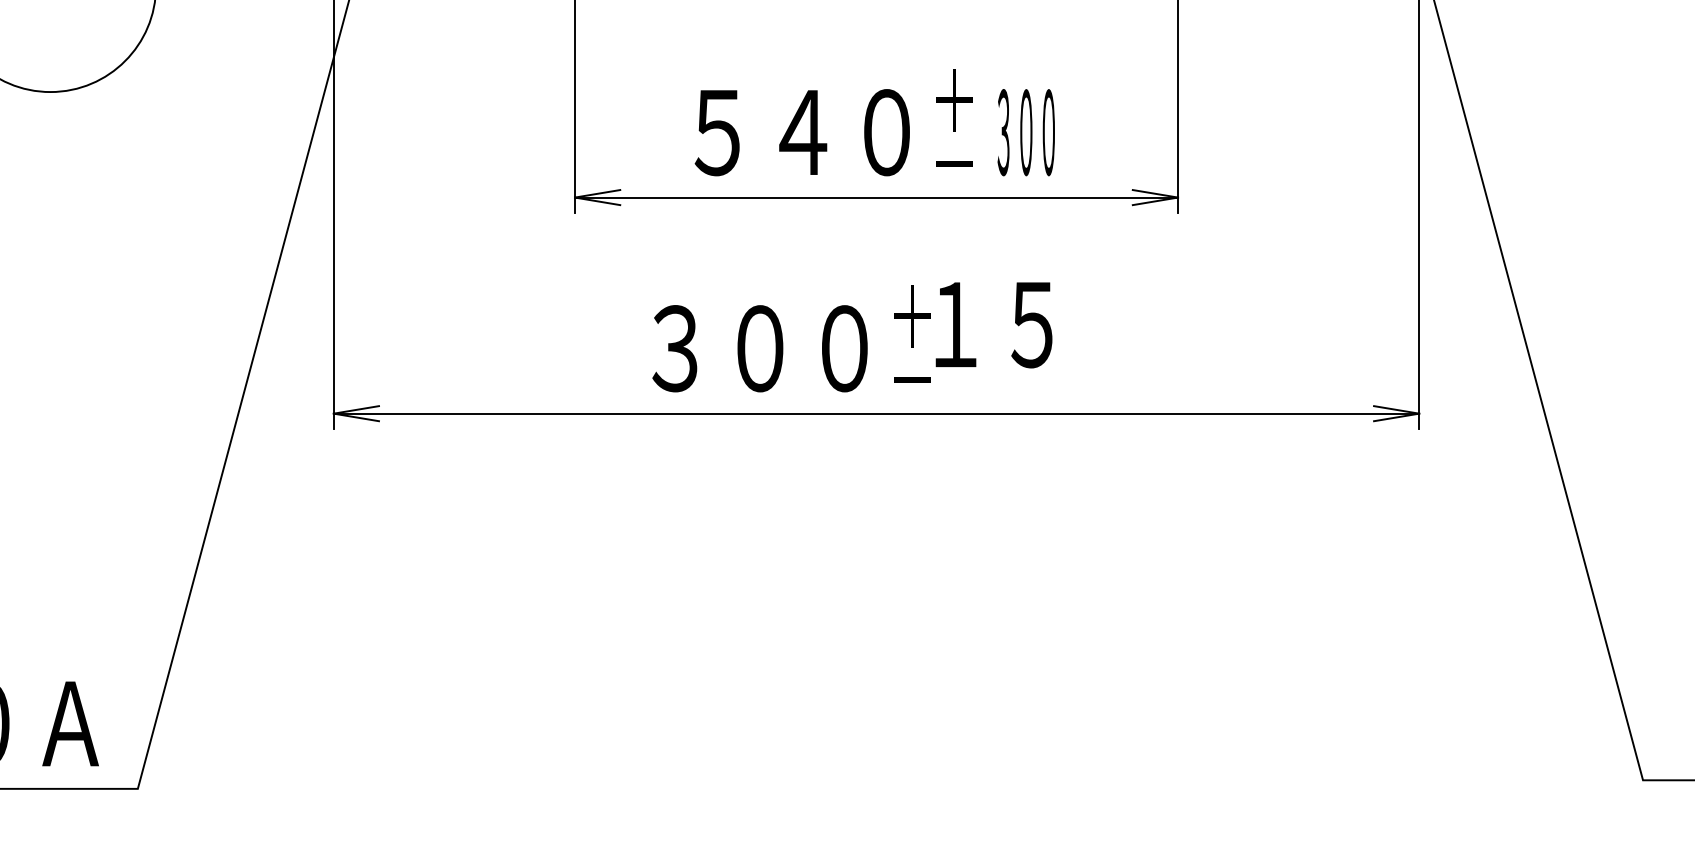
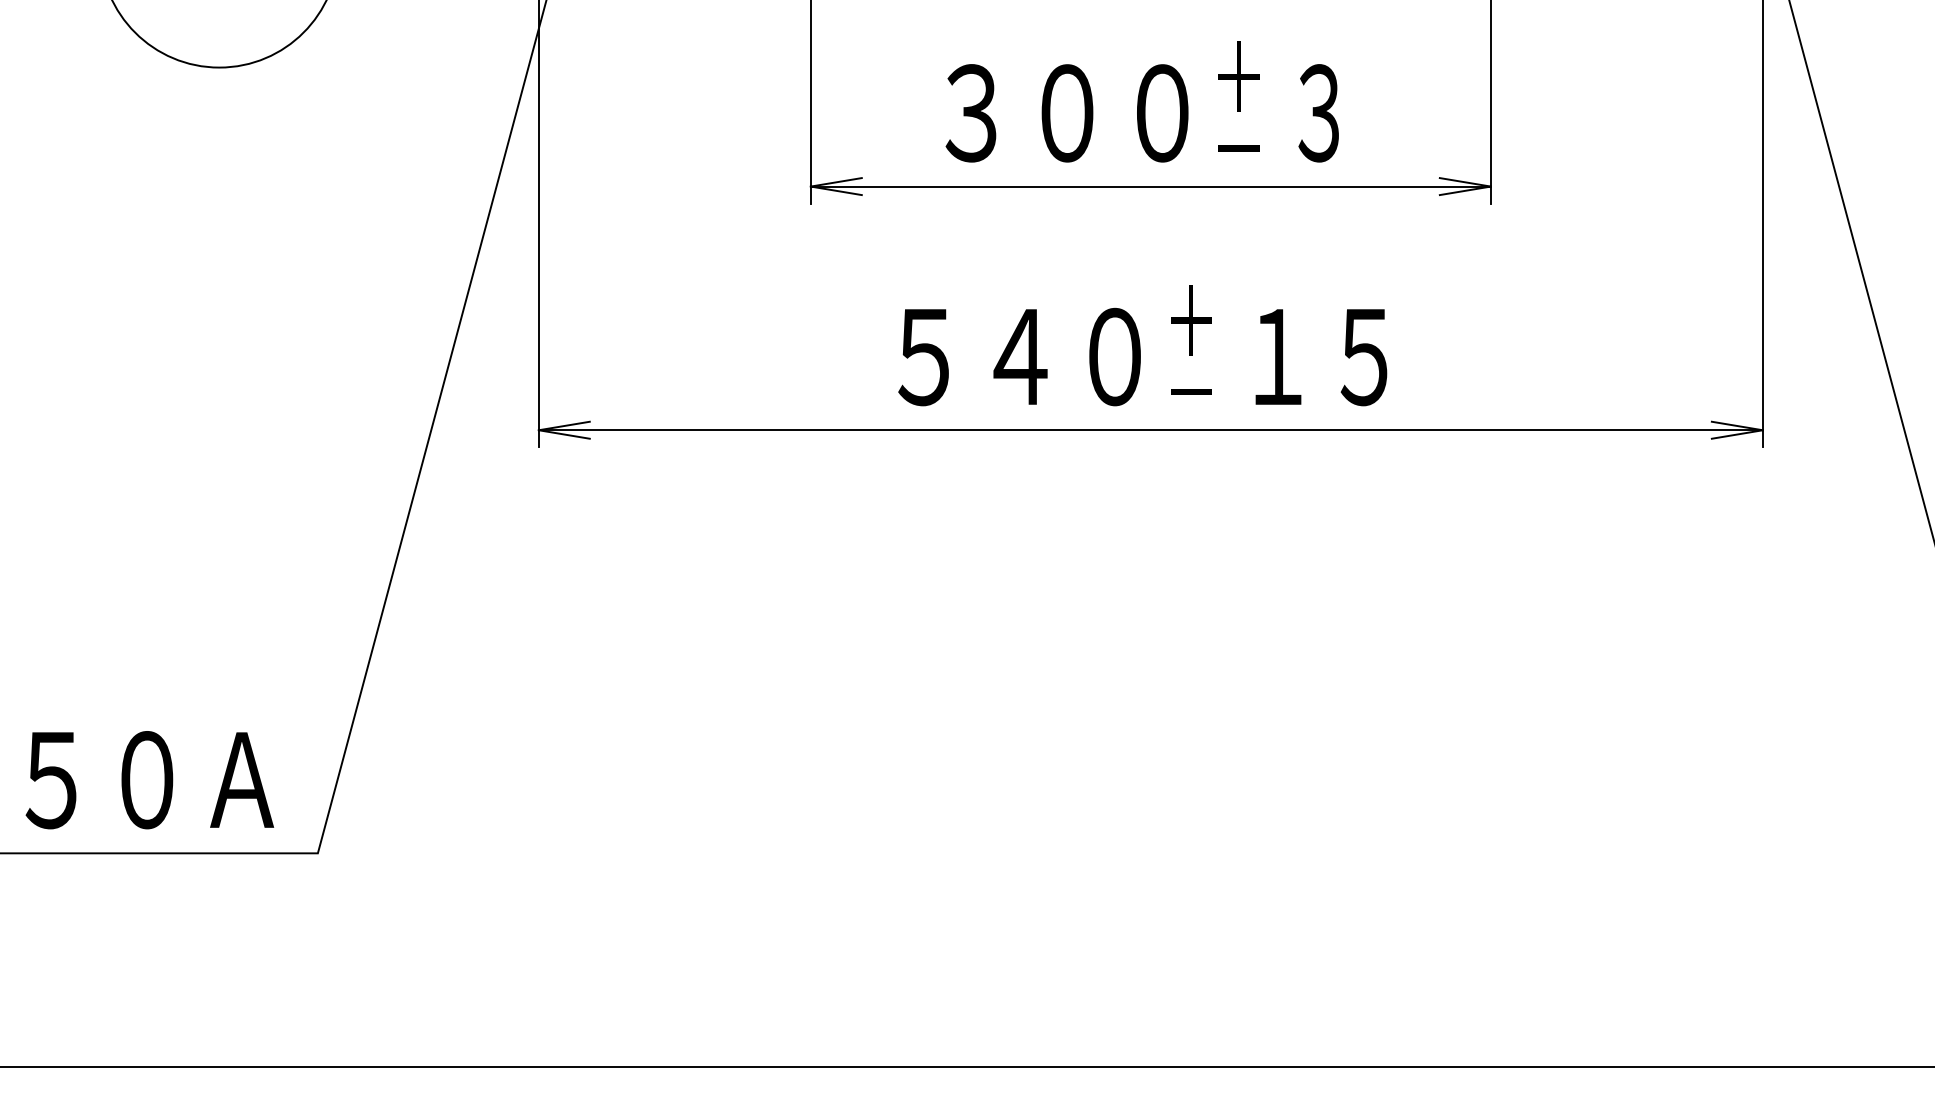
text: (760, 132) -> (1020, 113), ５４０ -> ３００
text: (1026, 132) -> (1319, 113), ３００ -> ３
text: (994, 325) -> (1321, 357), moved
text: (718, 348) -> (972, 356), ３００ -> ５４０

